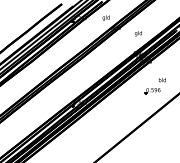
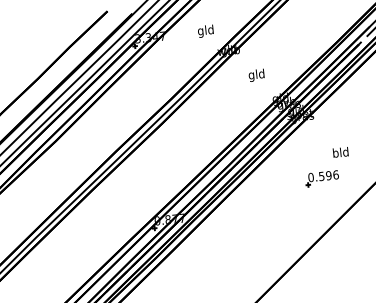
text: (137, 33) -> (254, 75), moved

